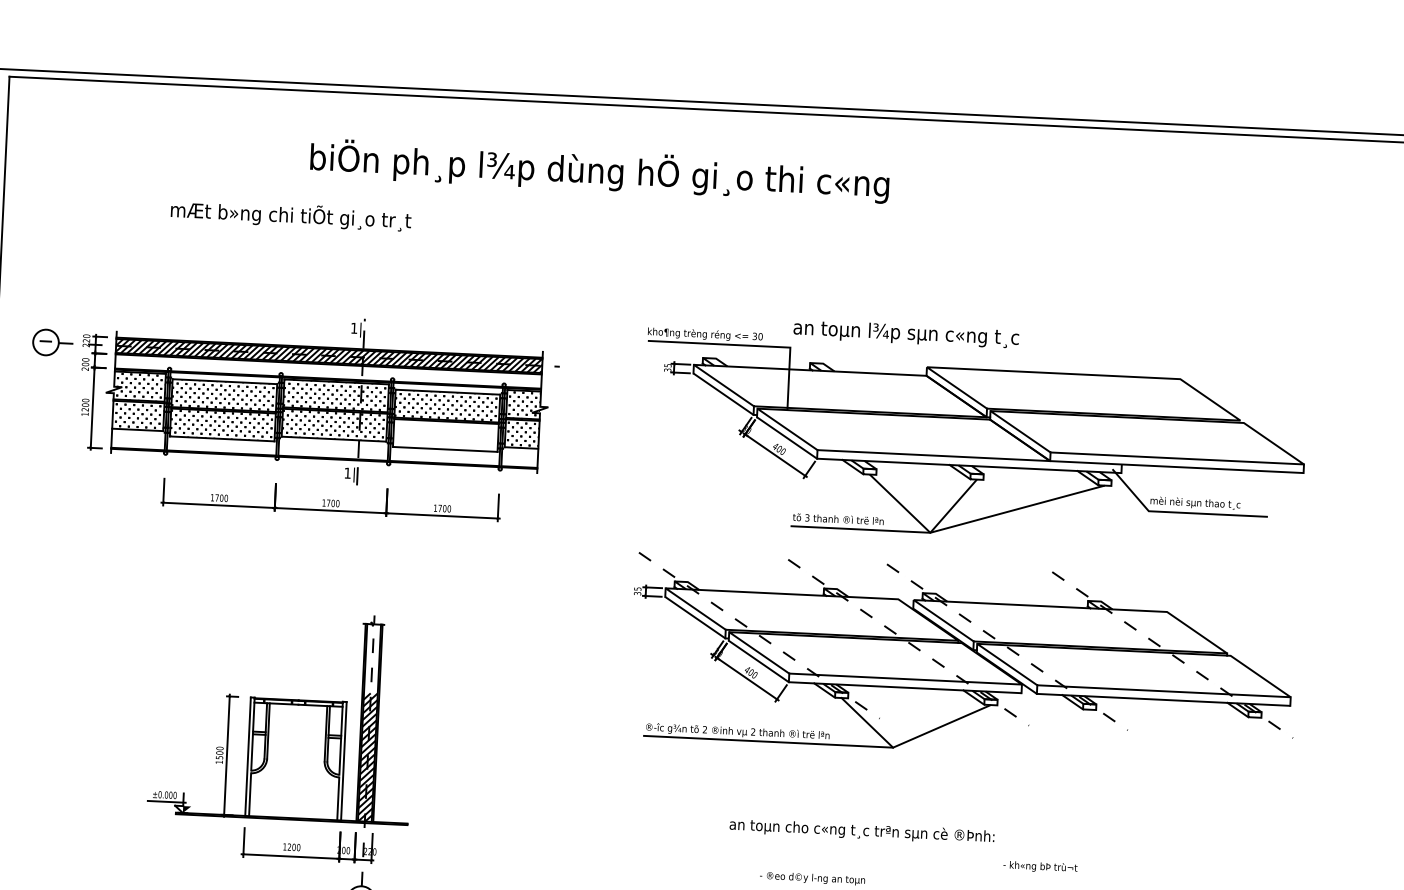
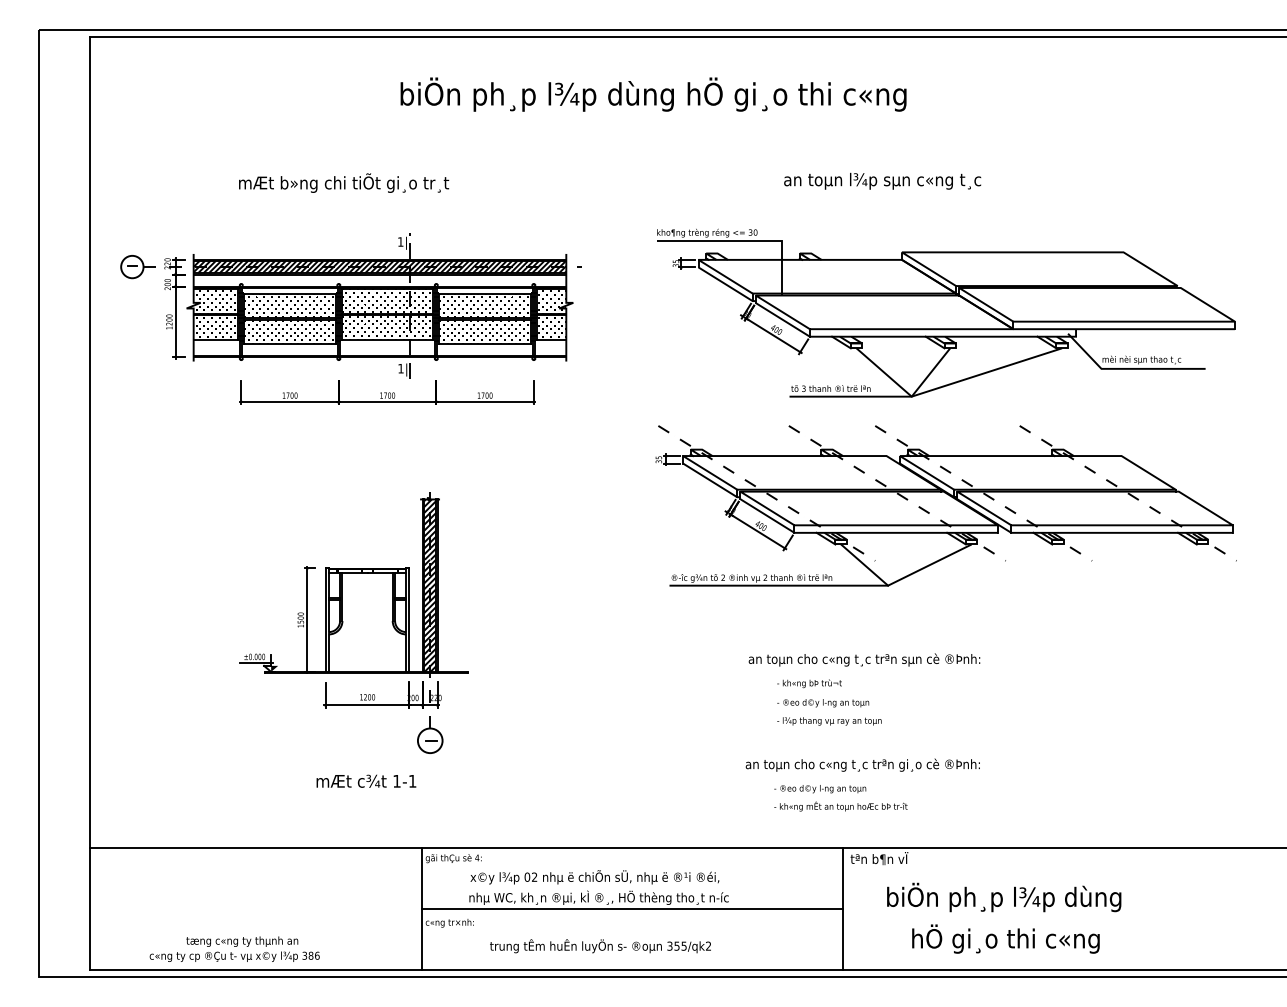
text: (599, 170) -> (653, 94), moved
text: (291, 214) -> (344, 182), moved
text: (906, 333) -> (882, 180), moved
hatch: (445, 435) -> (484, 331), added
hatch: (372, 658) -> (430, 529), added
text: (1040, 866) -> (809, 683), moved

